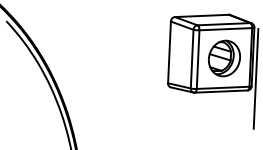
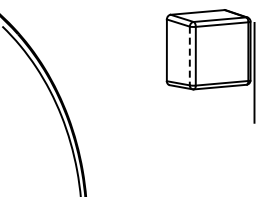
part: (223, 58) -> (221, 53), removed
line: (191, 59) -> (189, 56), solid -> dashed

